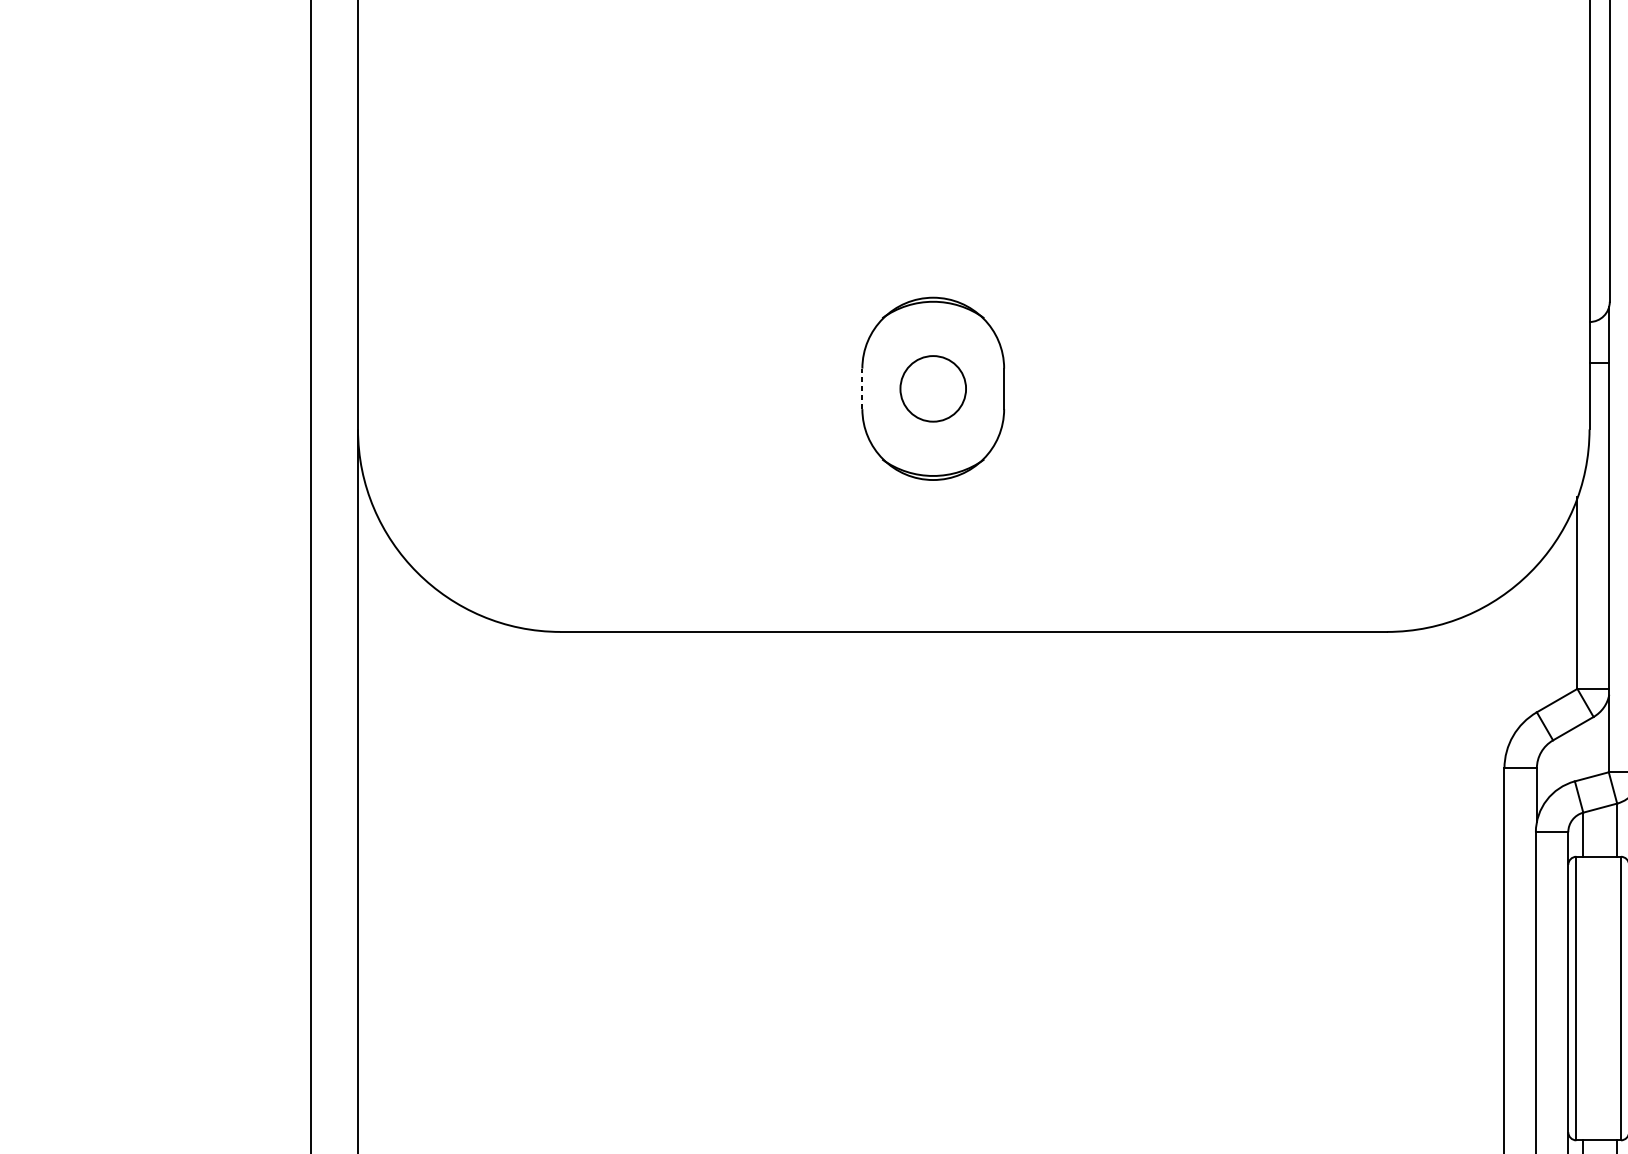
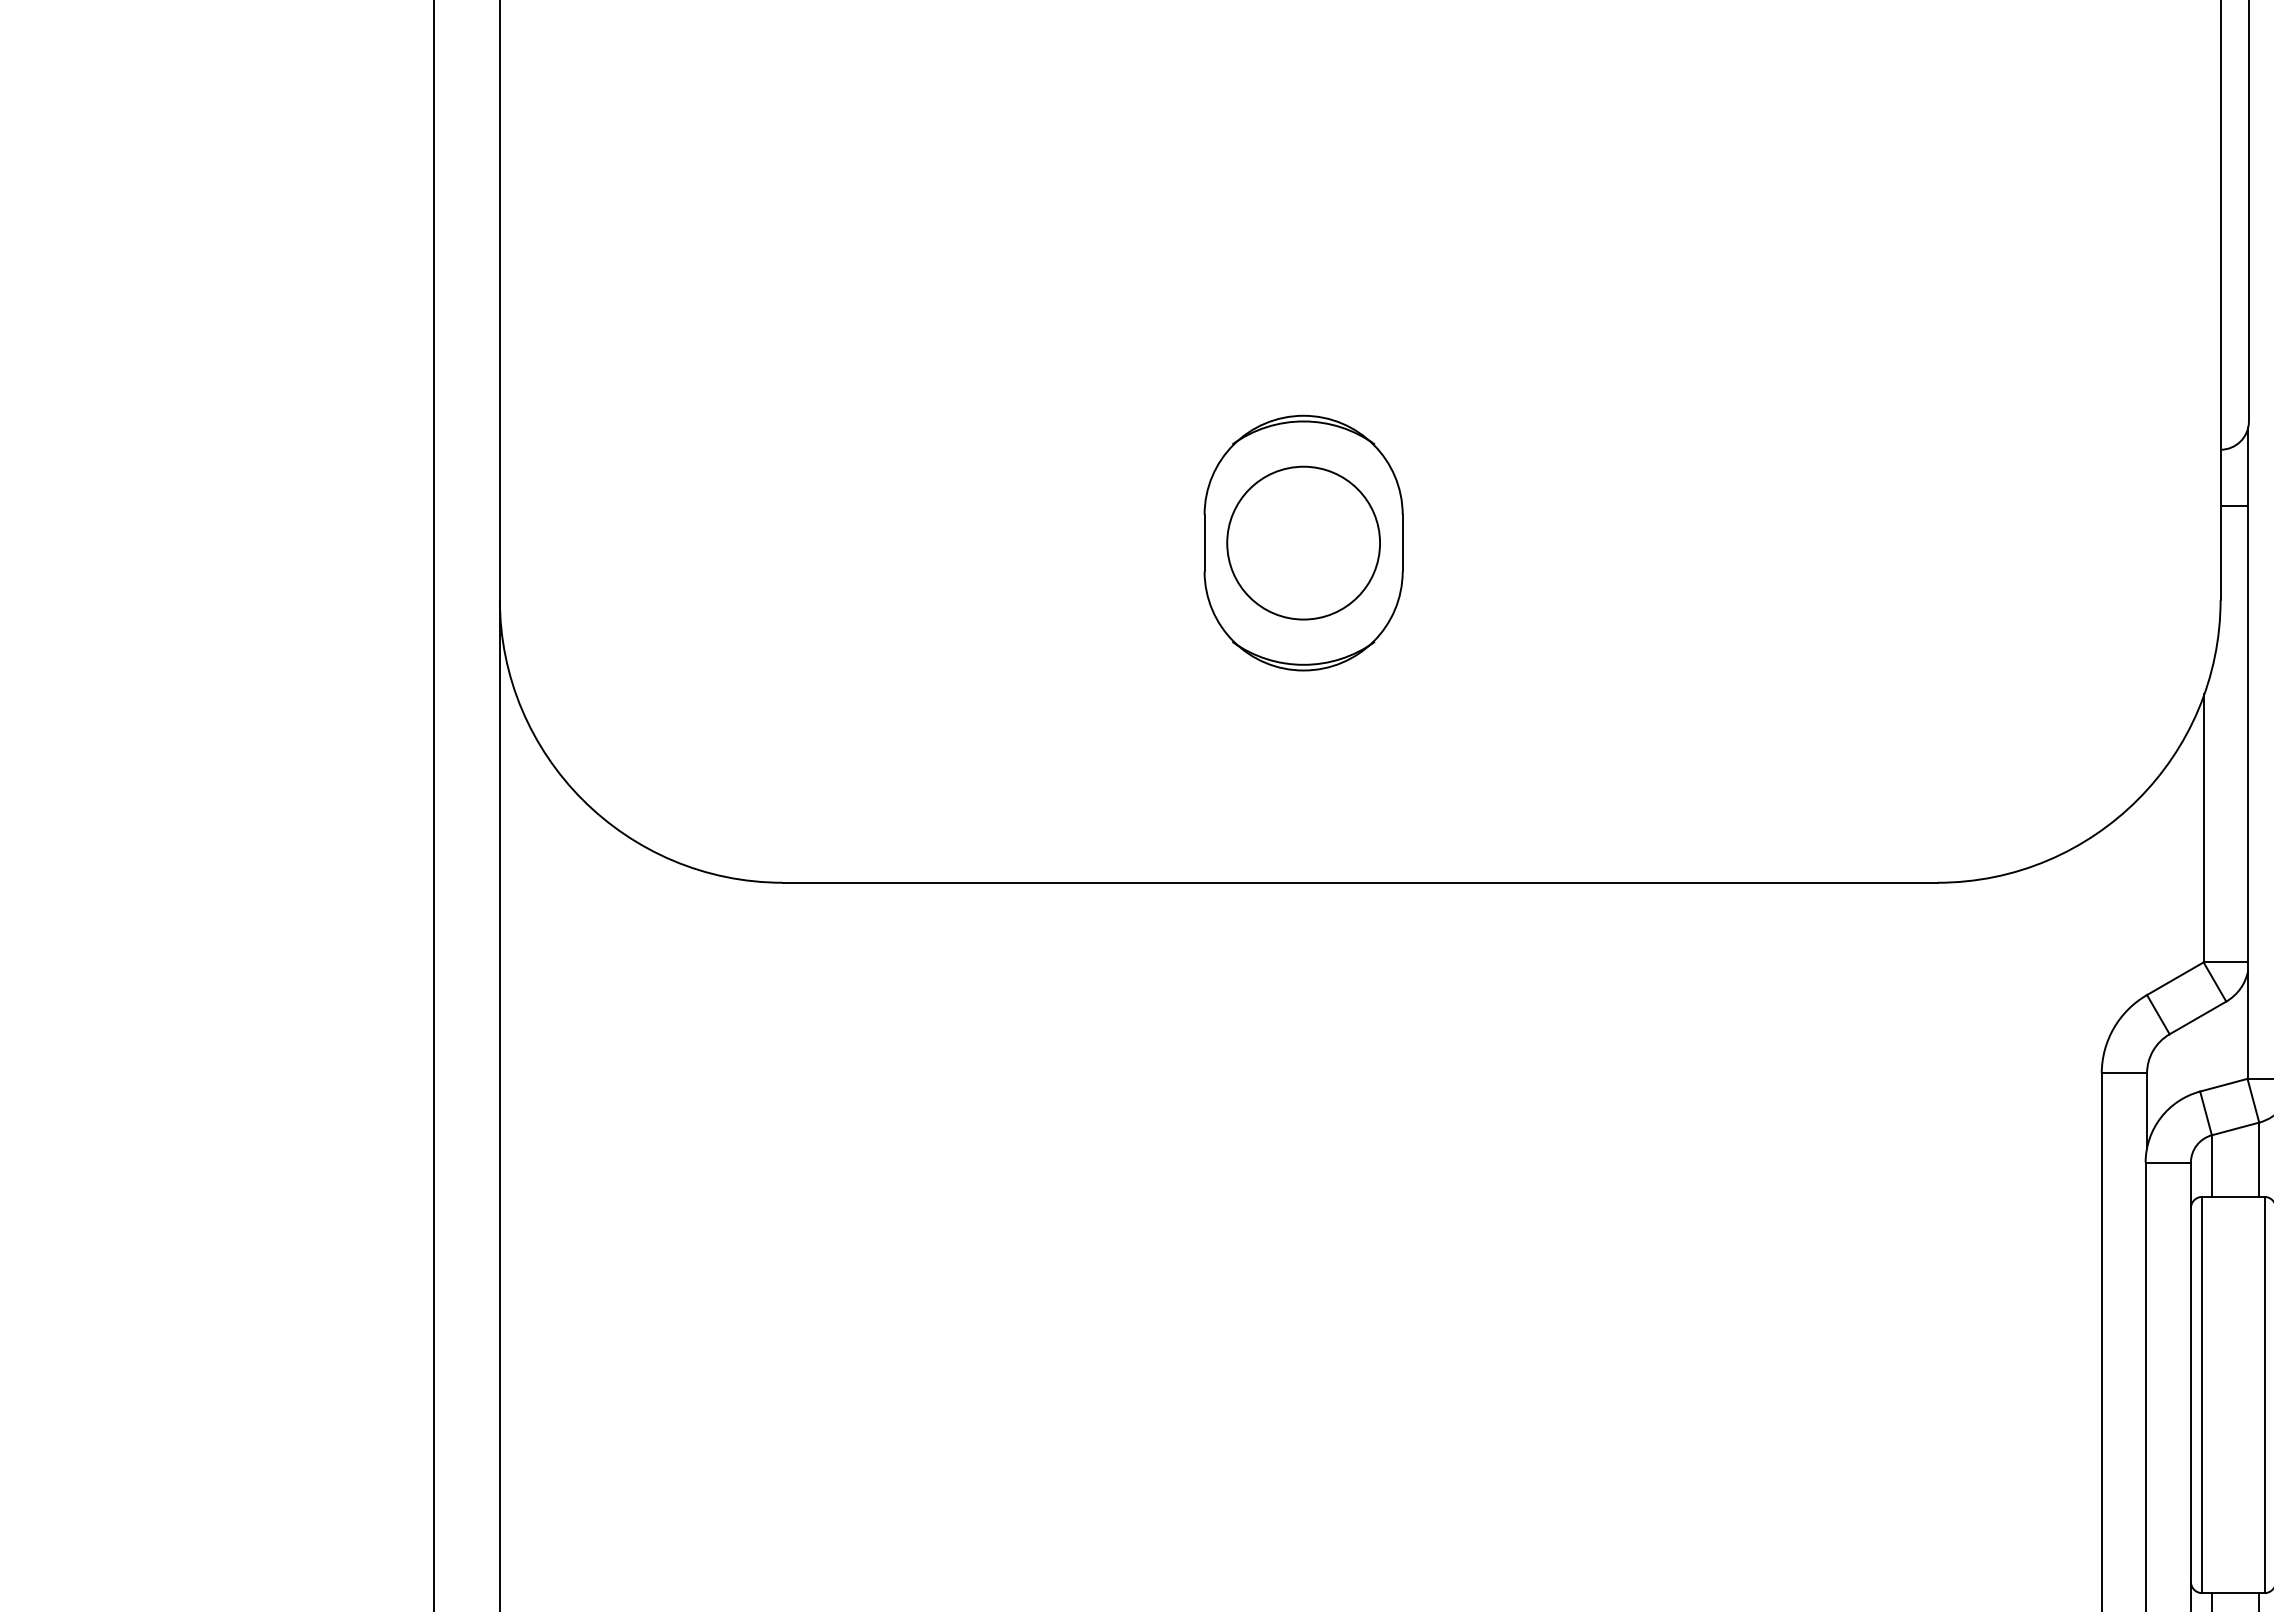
line: (862, 388) -> (1204, 542), dashed -> solid
circle: (933, 388) -> (1303, 542), size x1.67

